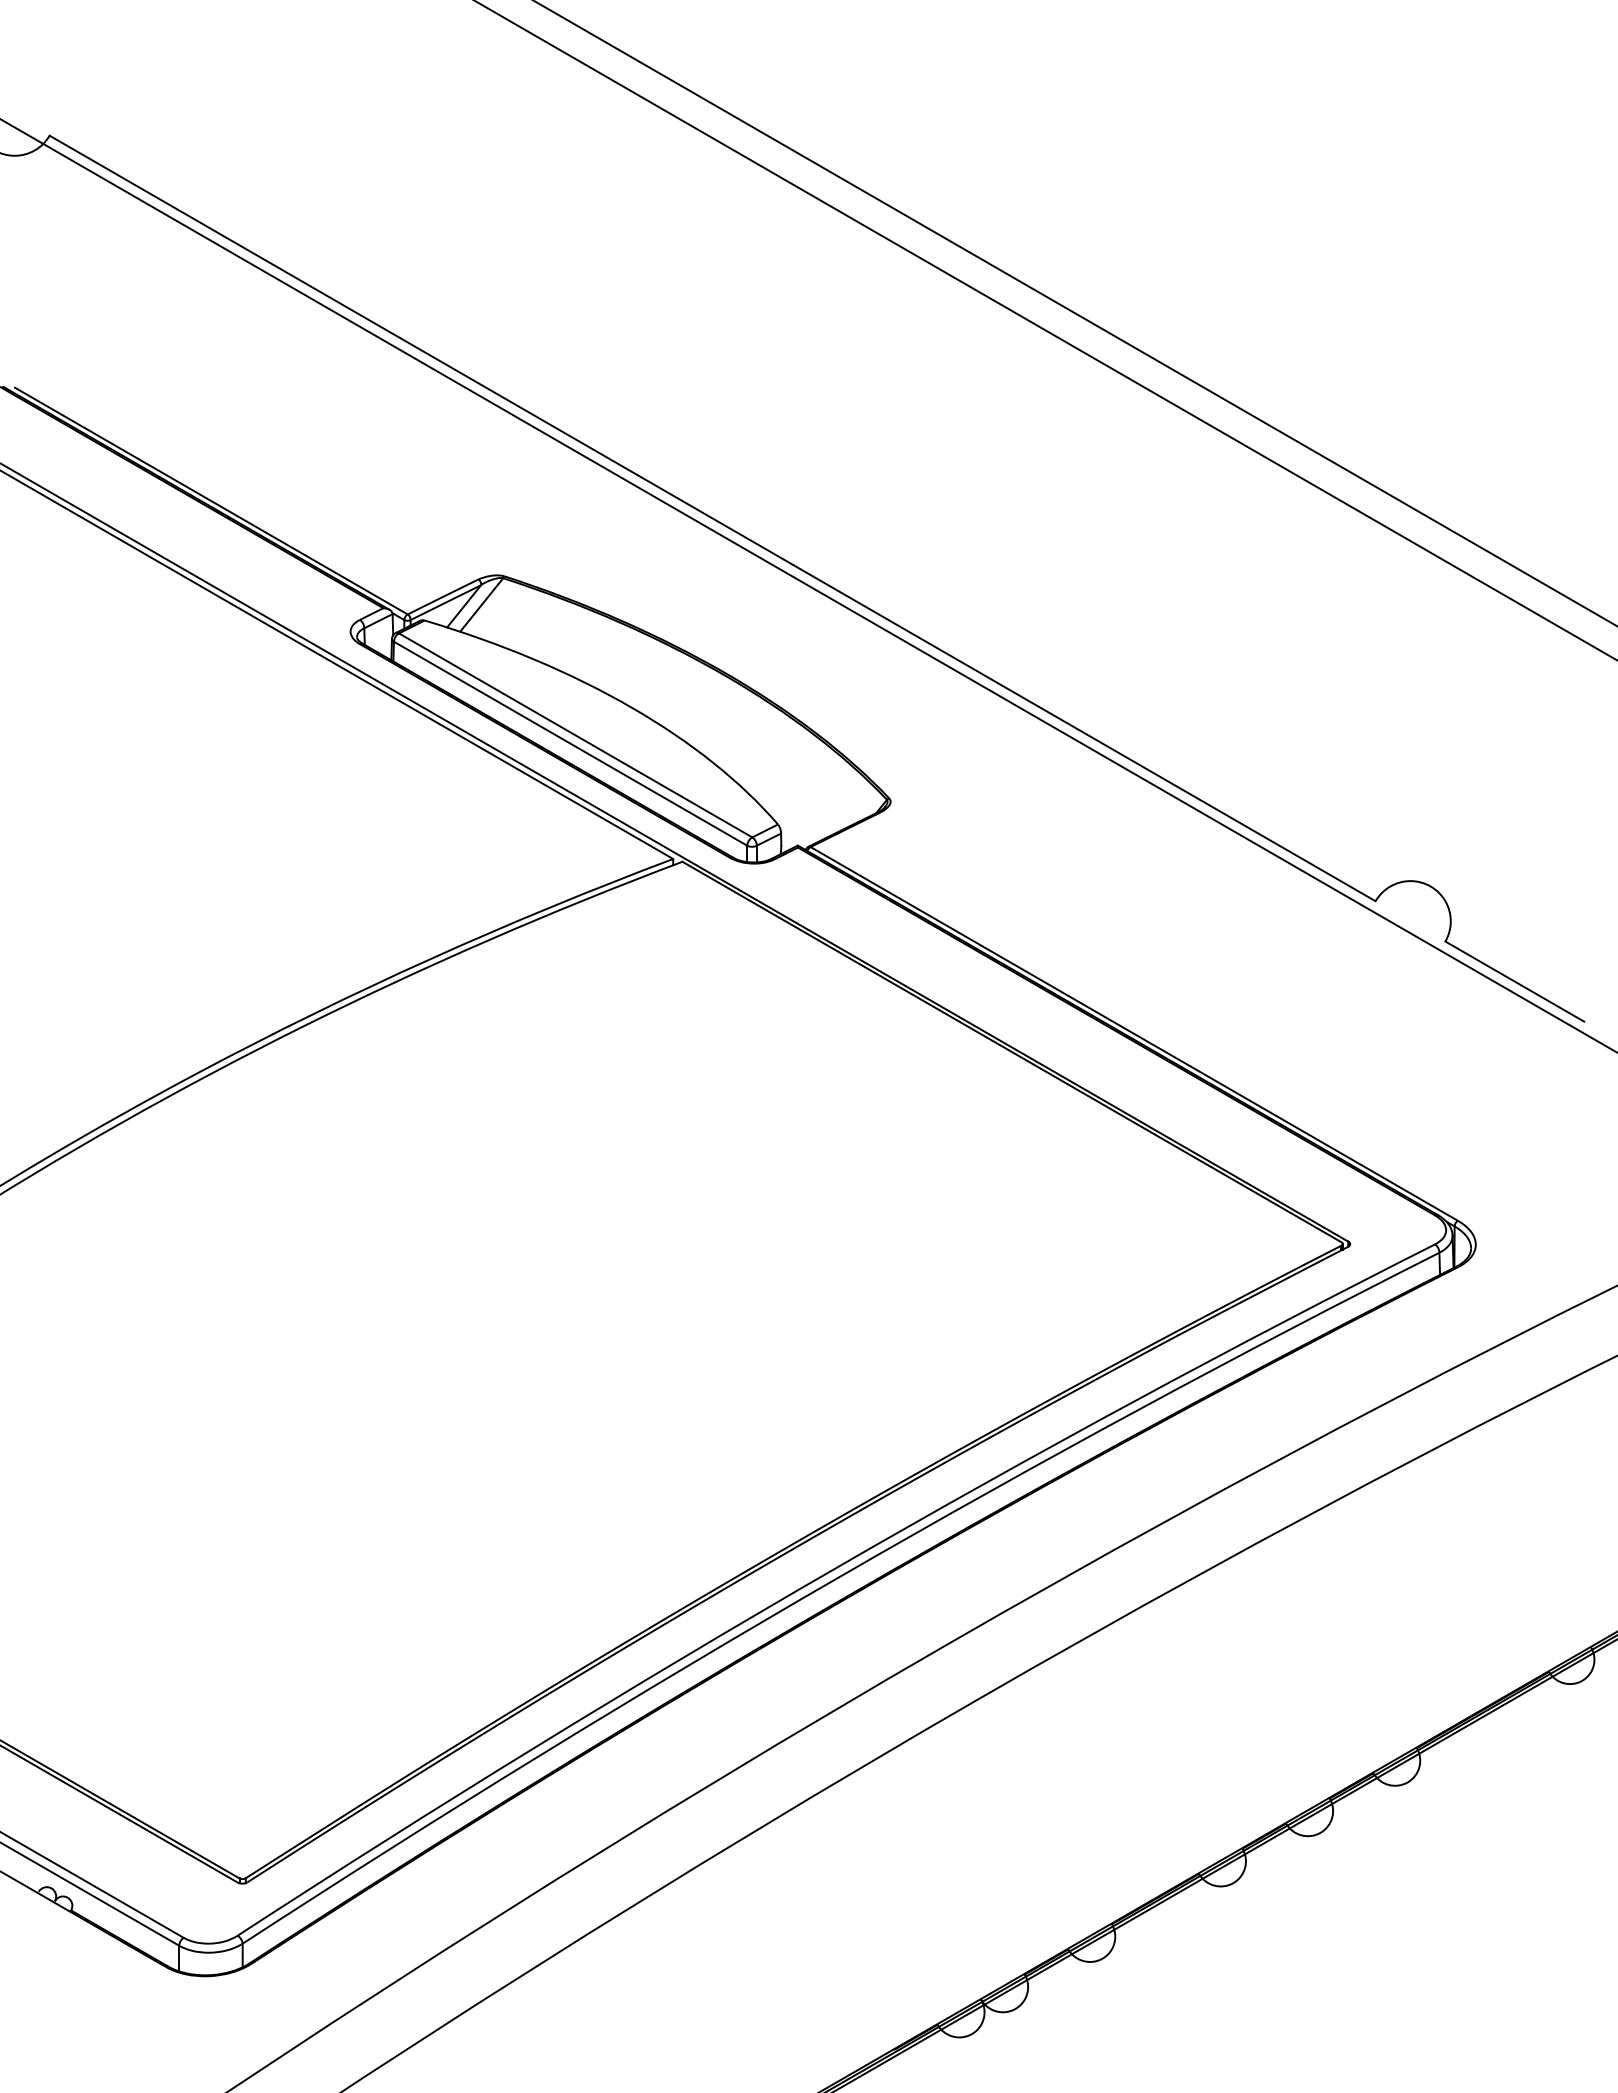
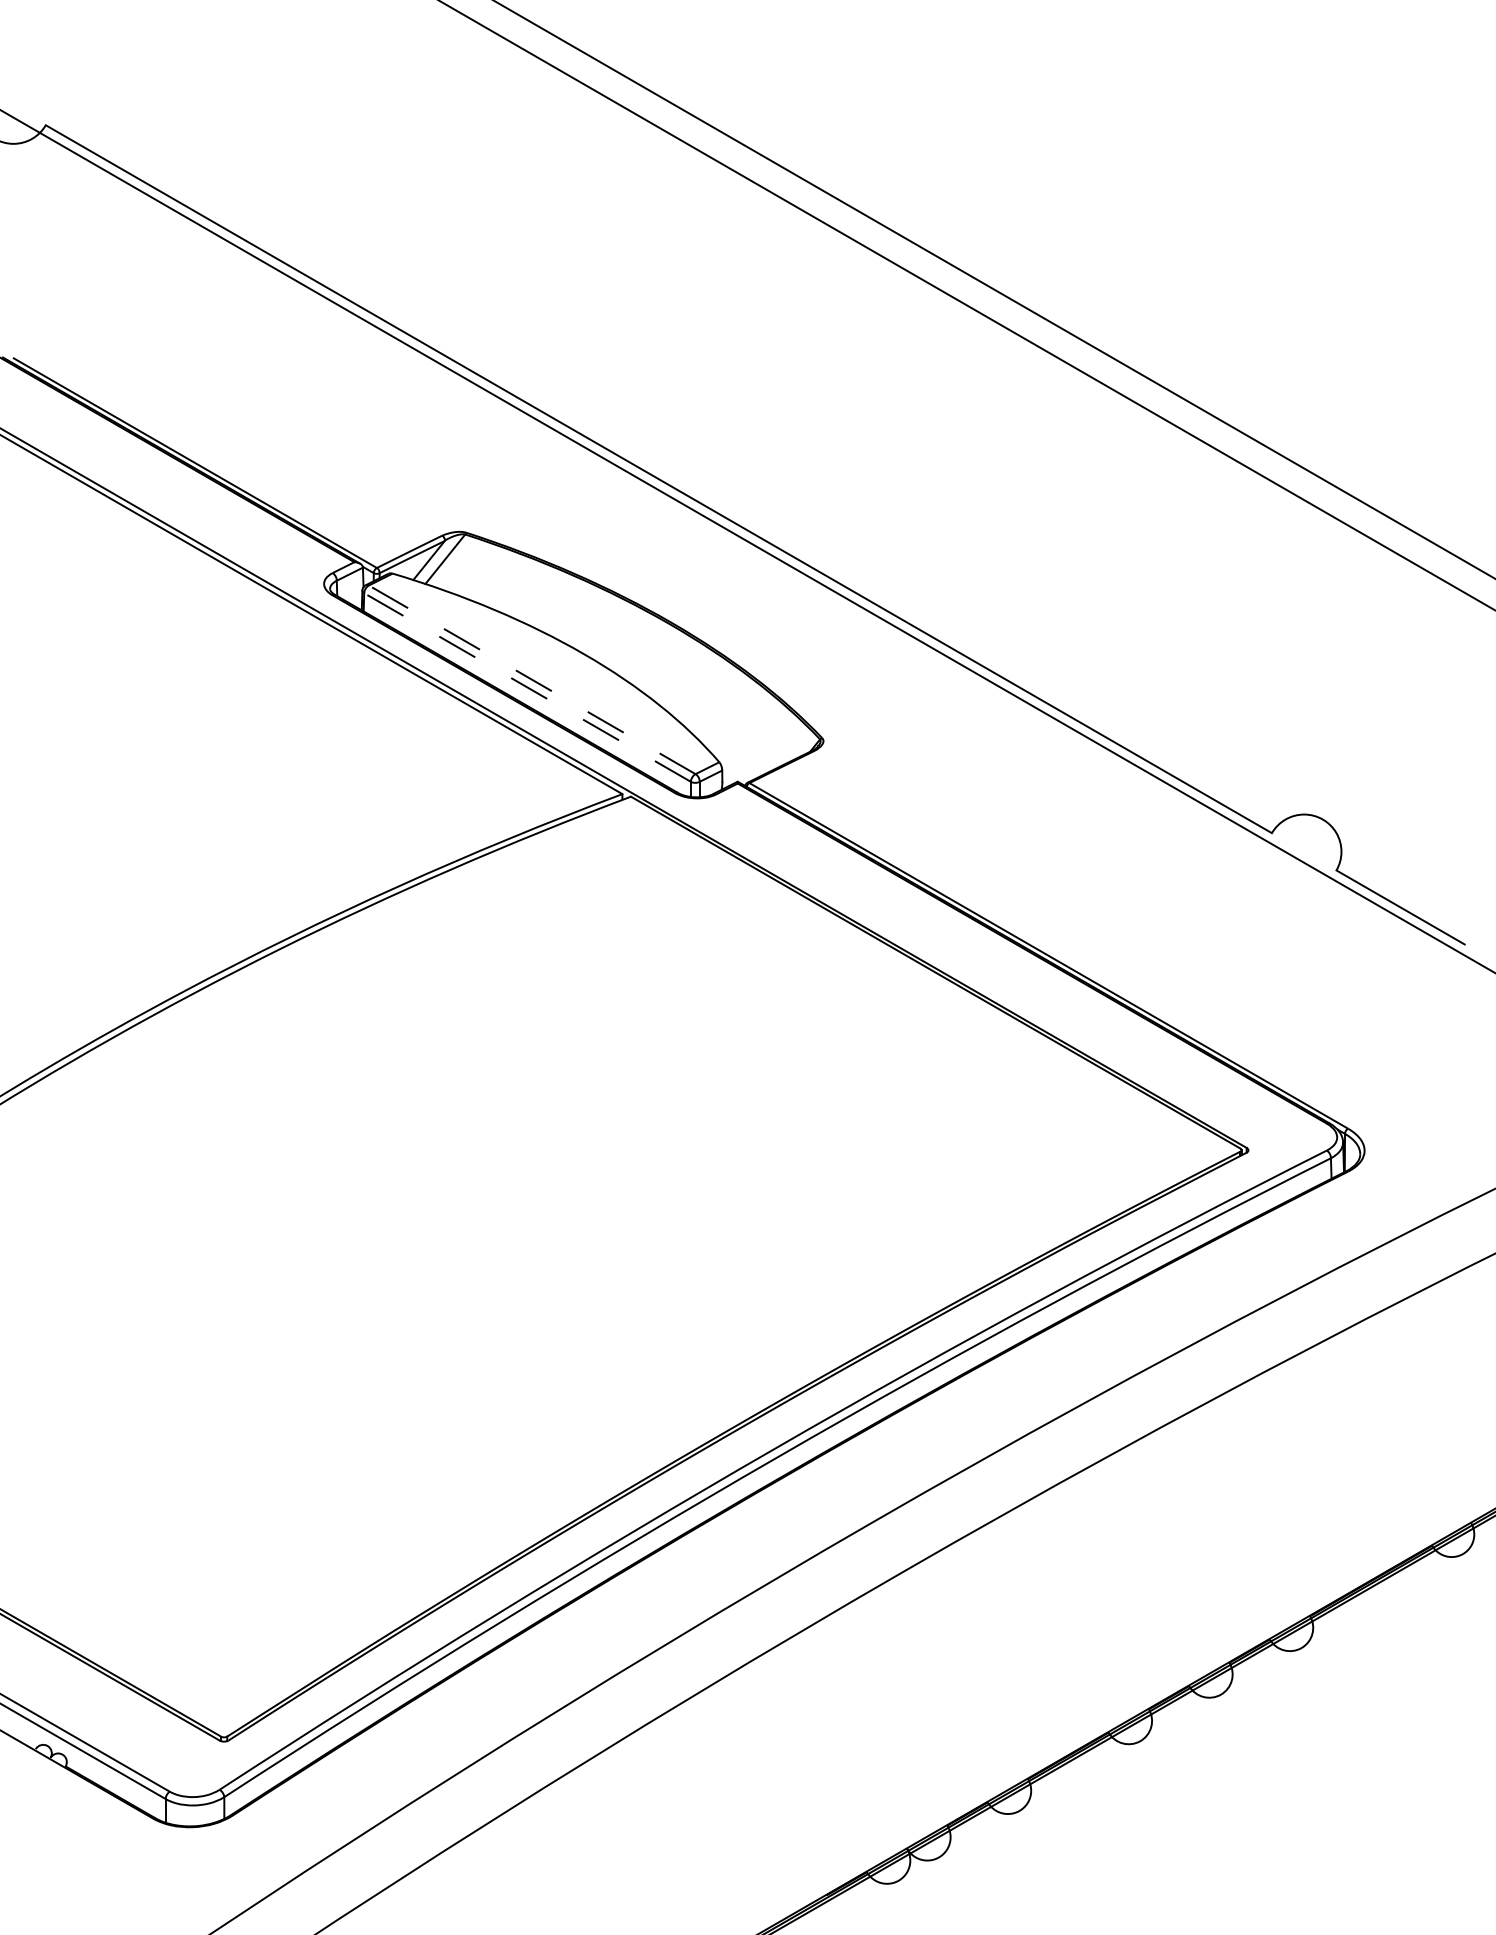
line: (575, 735) -> (532, 679), solid -> dashed
line: (570, 743) -> (527, 687), solid -> dashed

